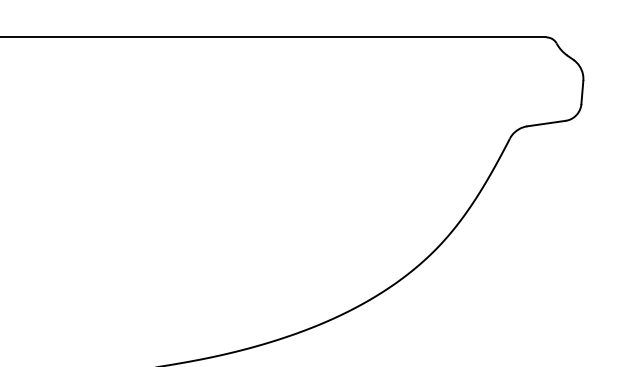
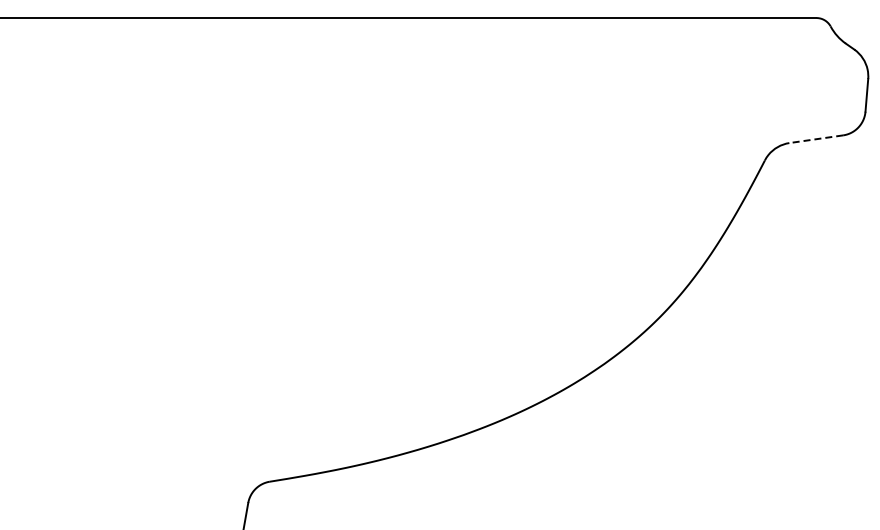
line: (545, 123) -> (815, 139), solid -> dashed

